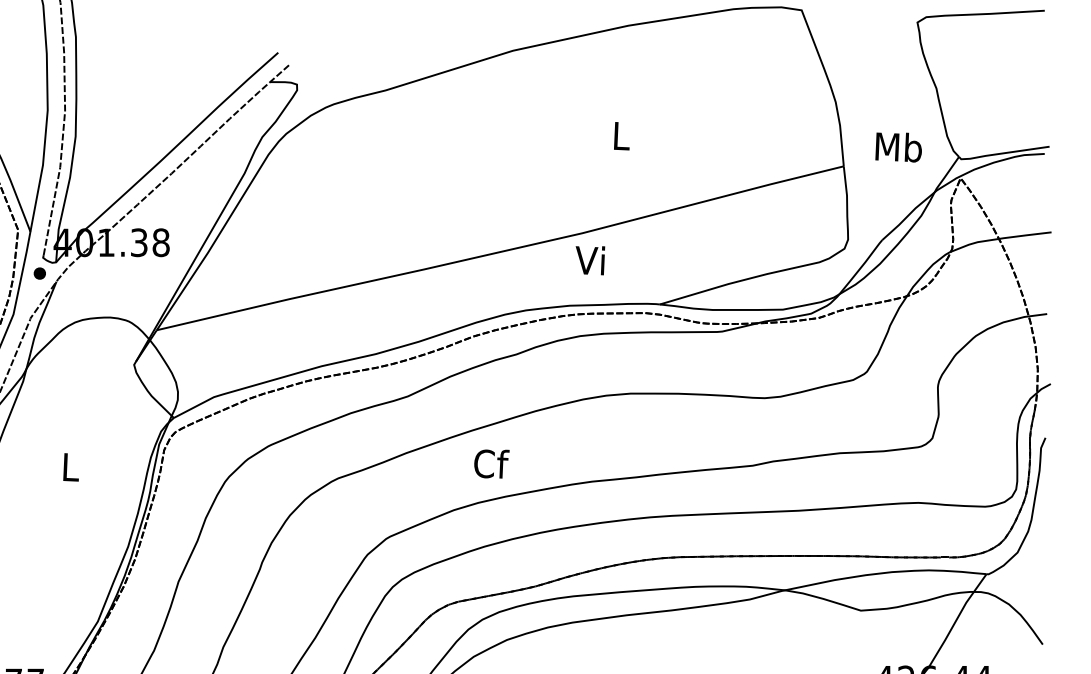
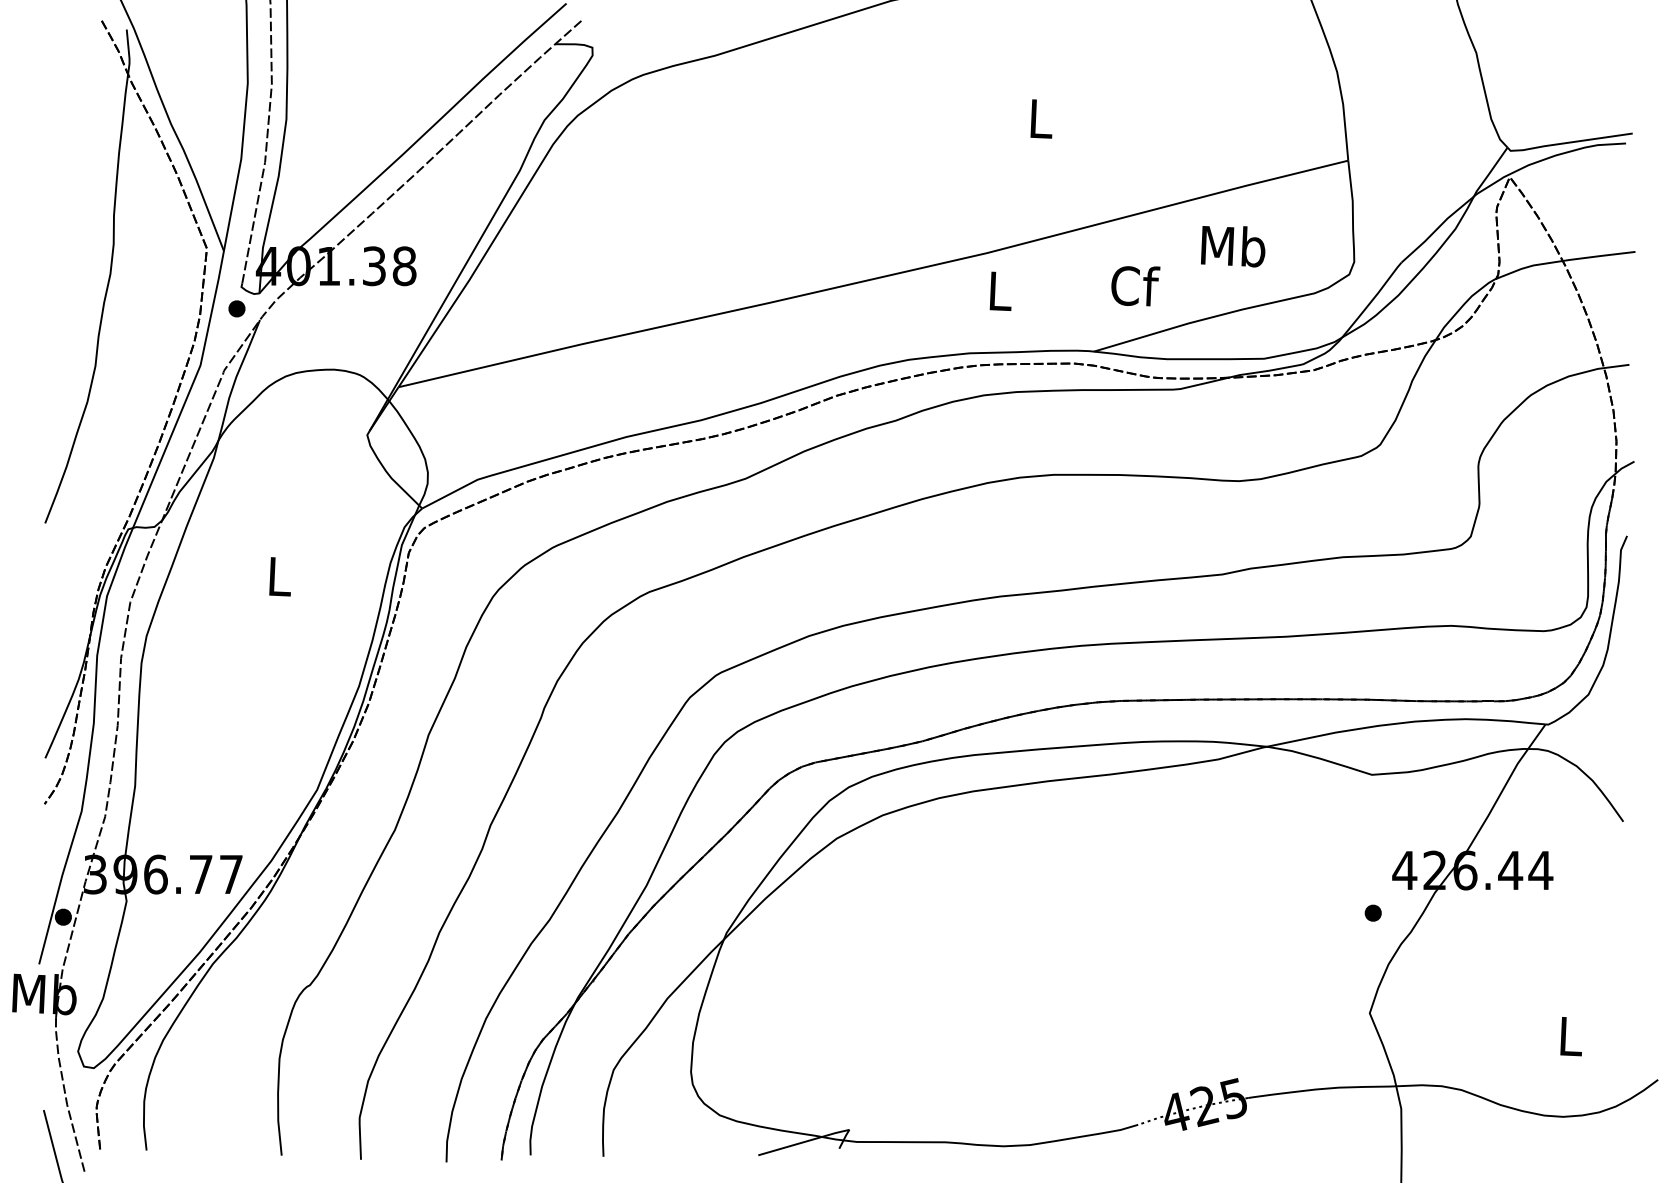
text: (898, 147) -> (1233, 246), moved
text: (590, 260) -> (997, 291), Vi -> L
text: (491, 464) -> (1135, 286), moved

